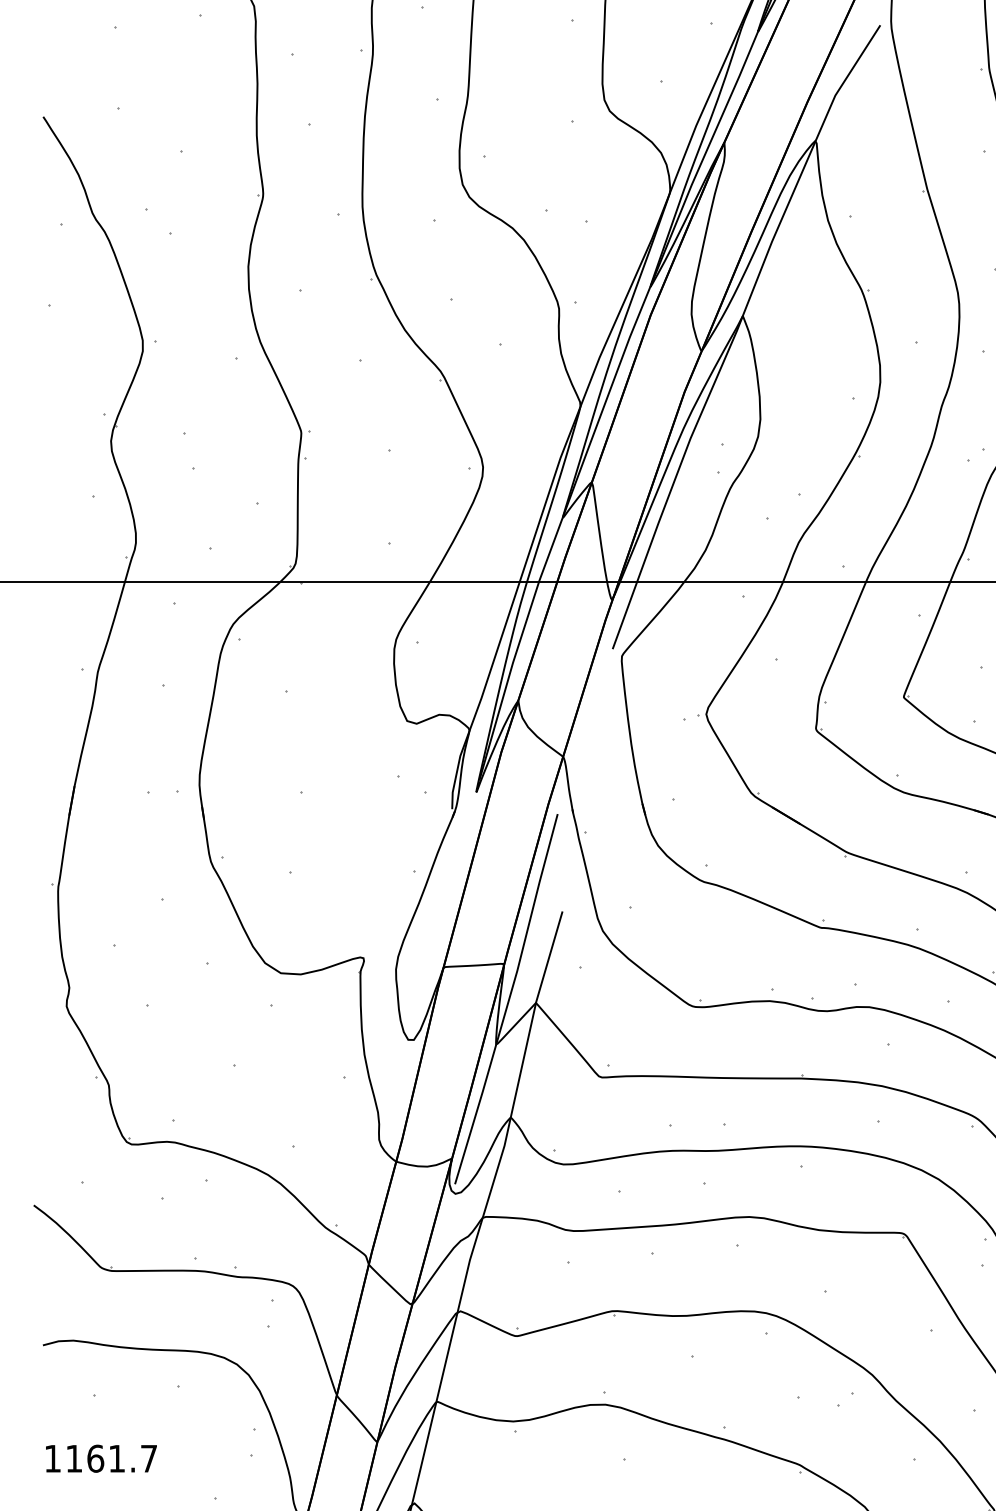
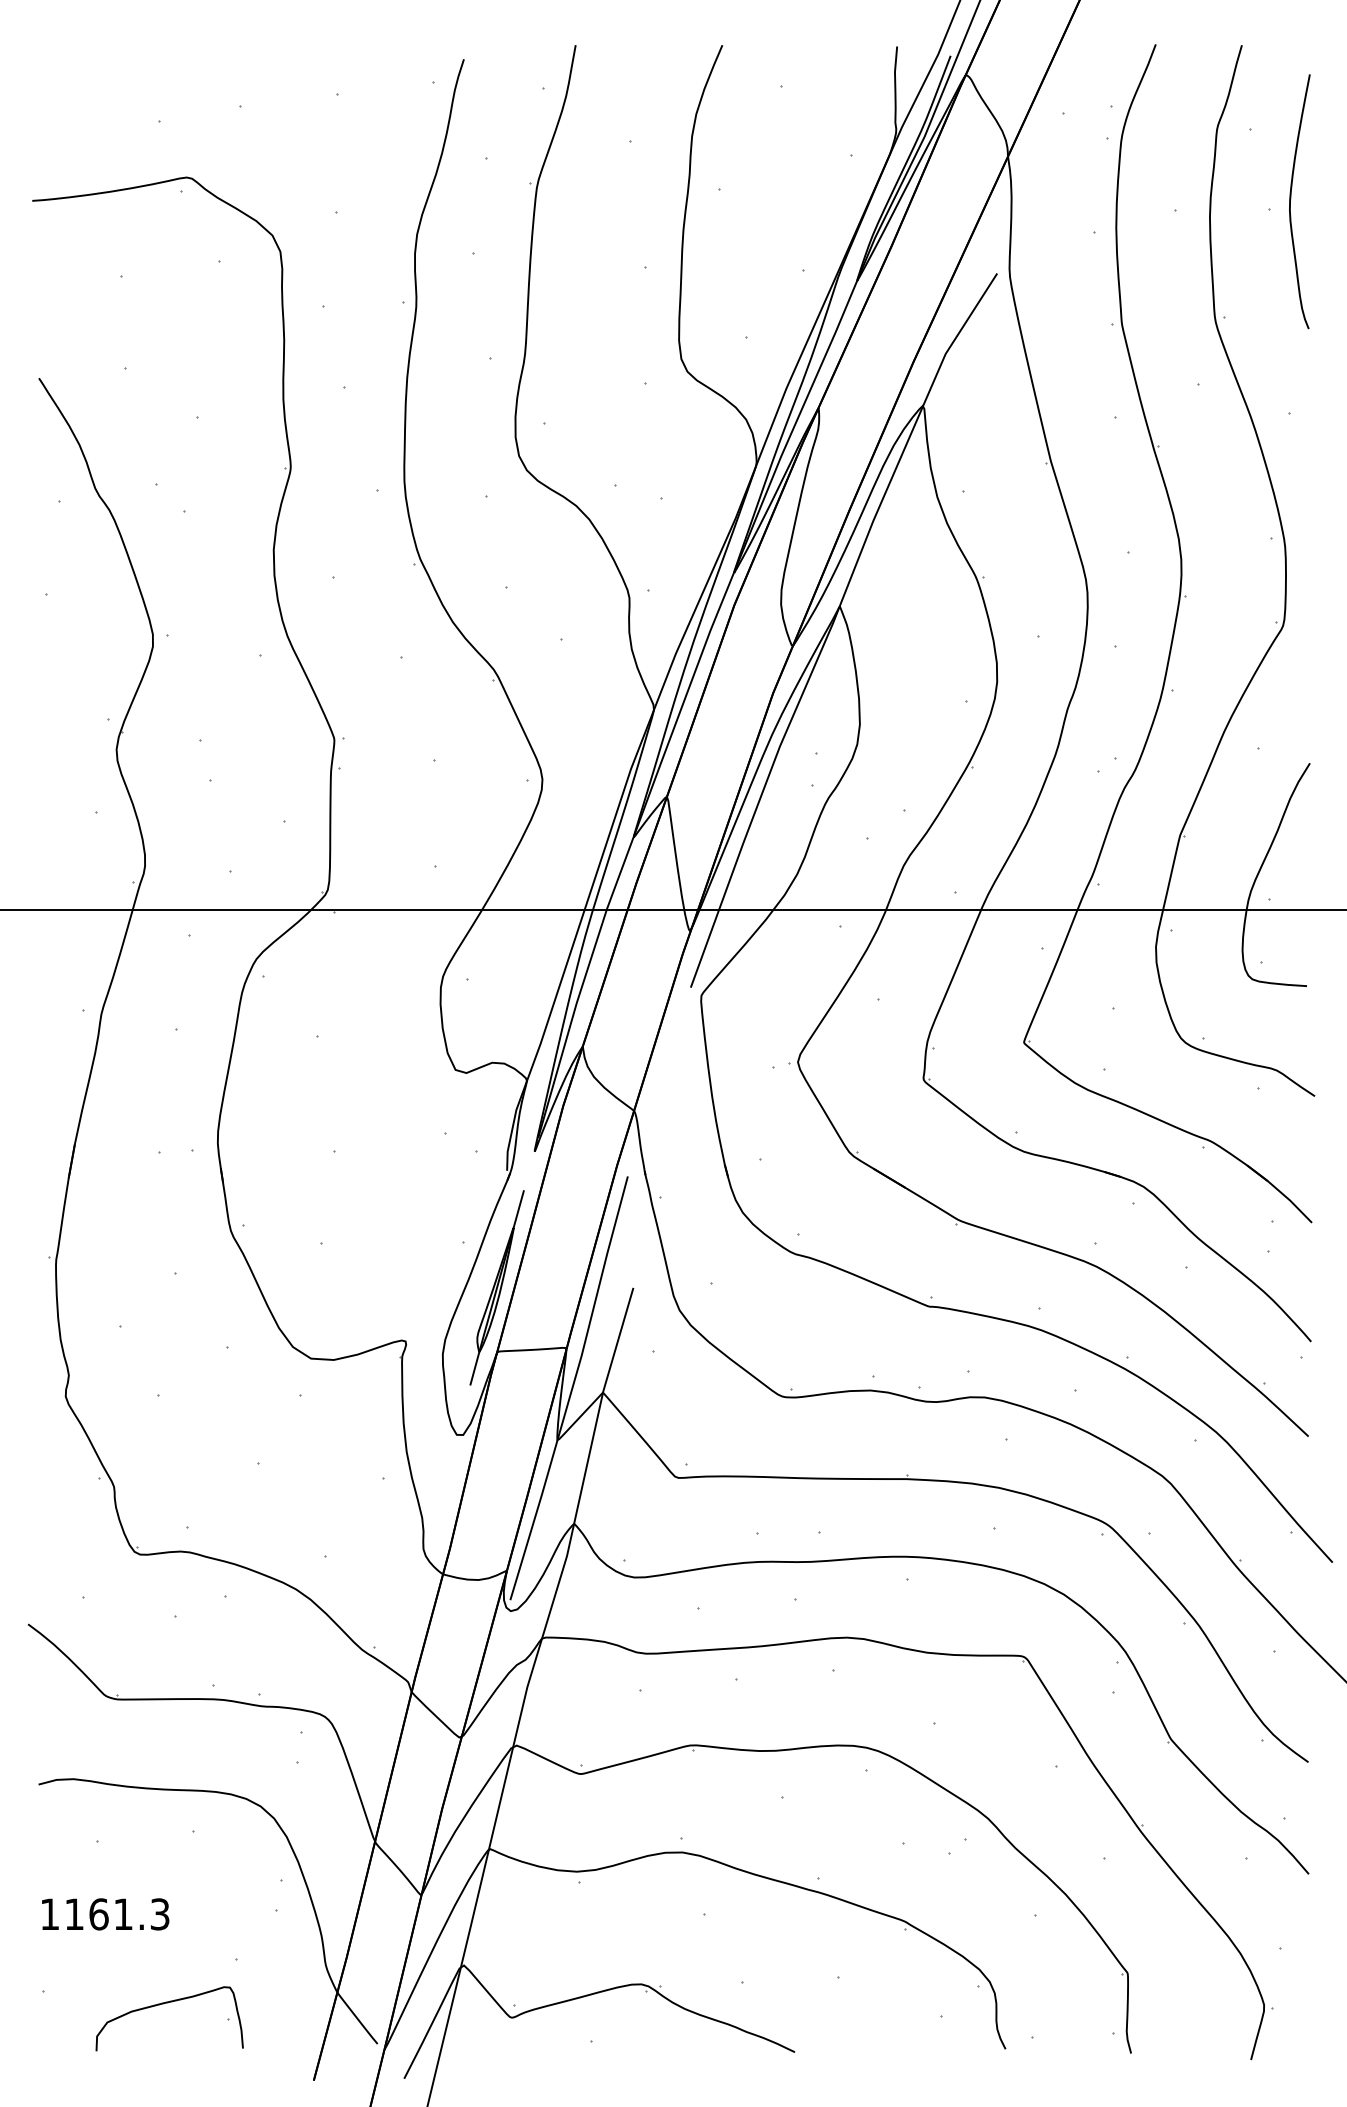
part: (442, 911) -> (496, 1287), added
text: (149, 1458) -> (160, 1914), 1161.7 -> 1161.3

